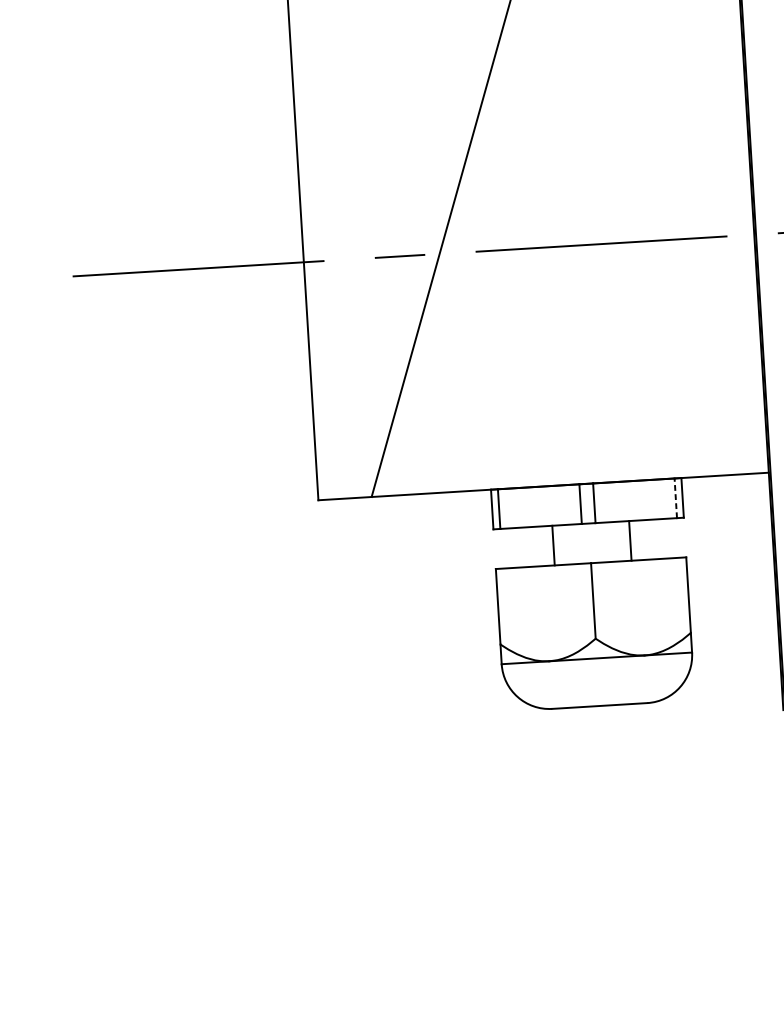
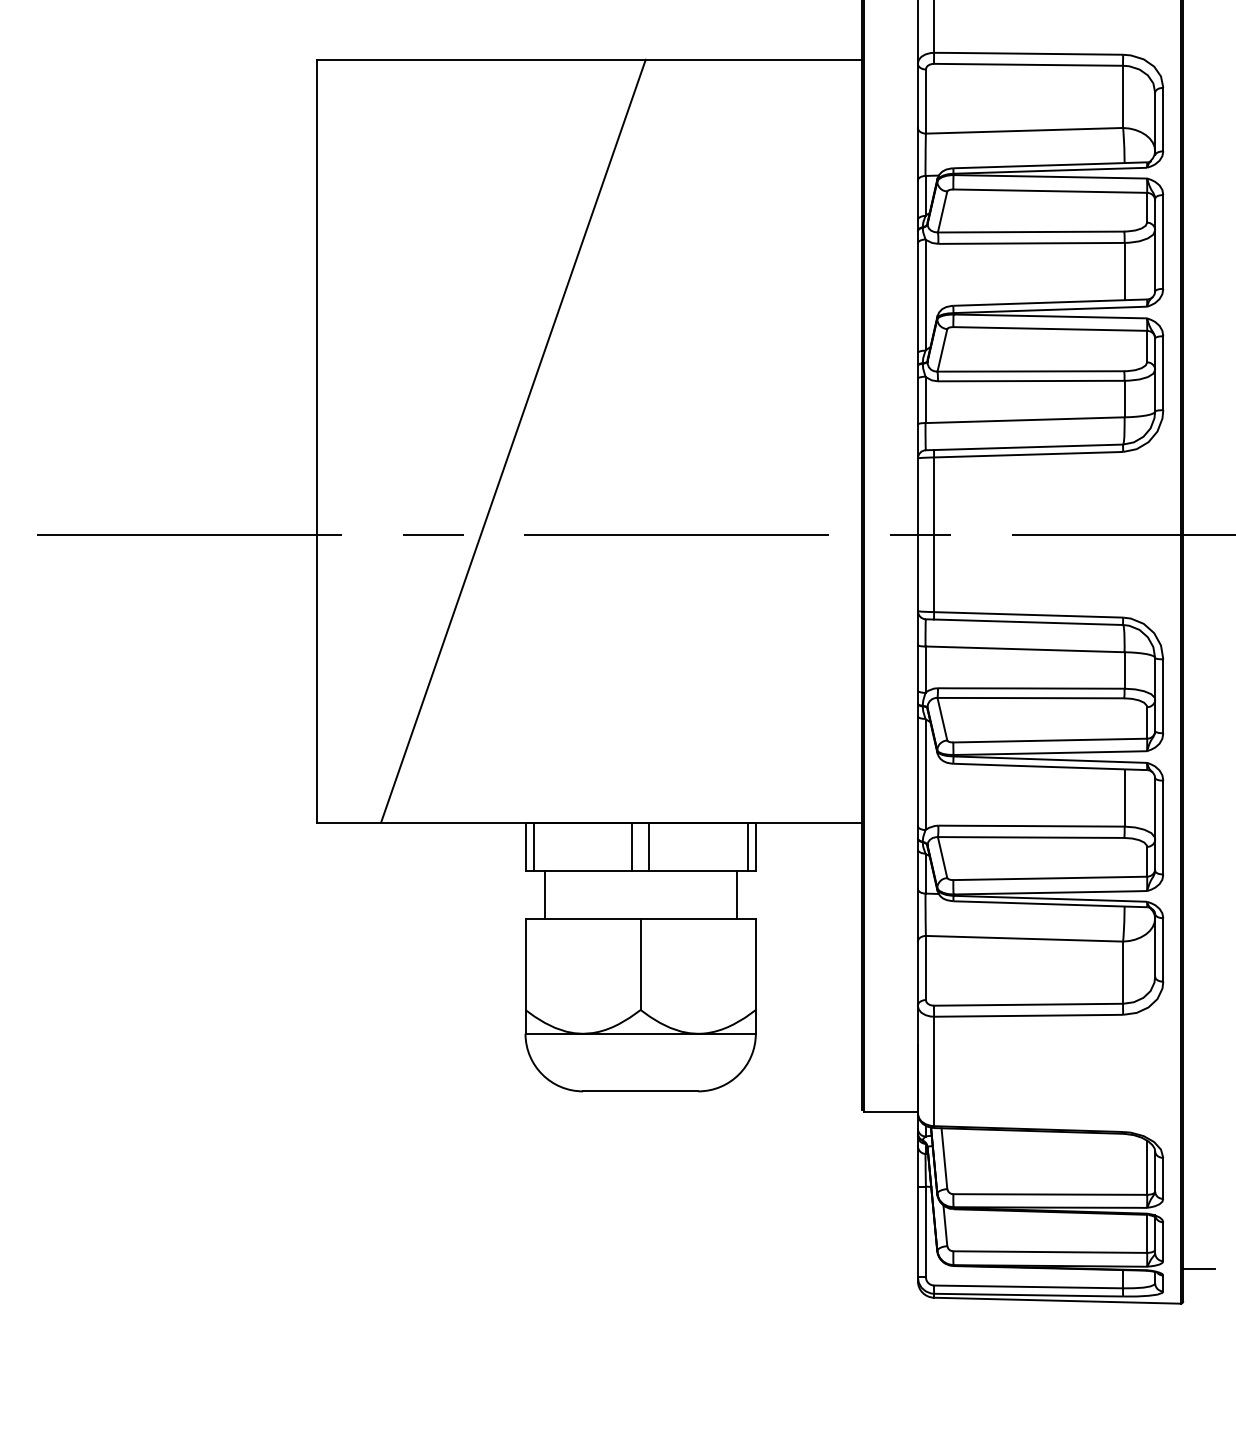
line: (675, 498) -> (747, 846), dashed -> solid
line: (630, 540) -> (736, 894), moved
line: (553, 545) -> (544, 894), moved

